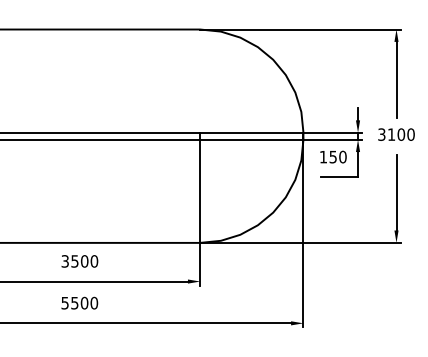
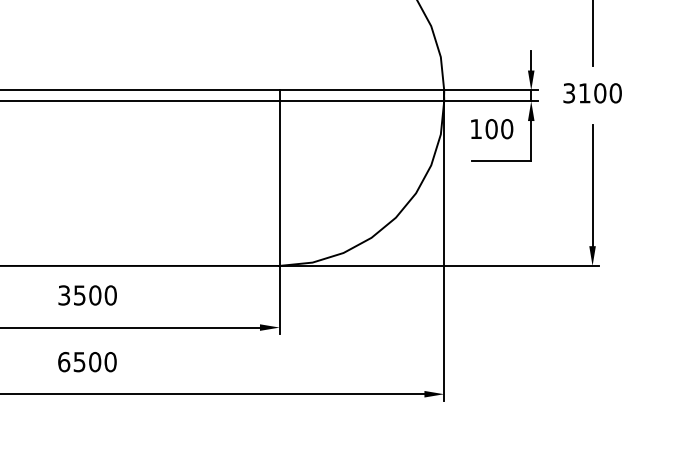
text: (333, 156) -> (492, 128), 150 -> 100
text: (64, 302) -> (63, 360), 5500 -> 6500

